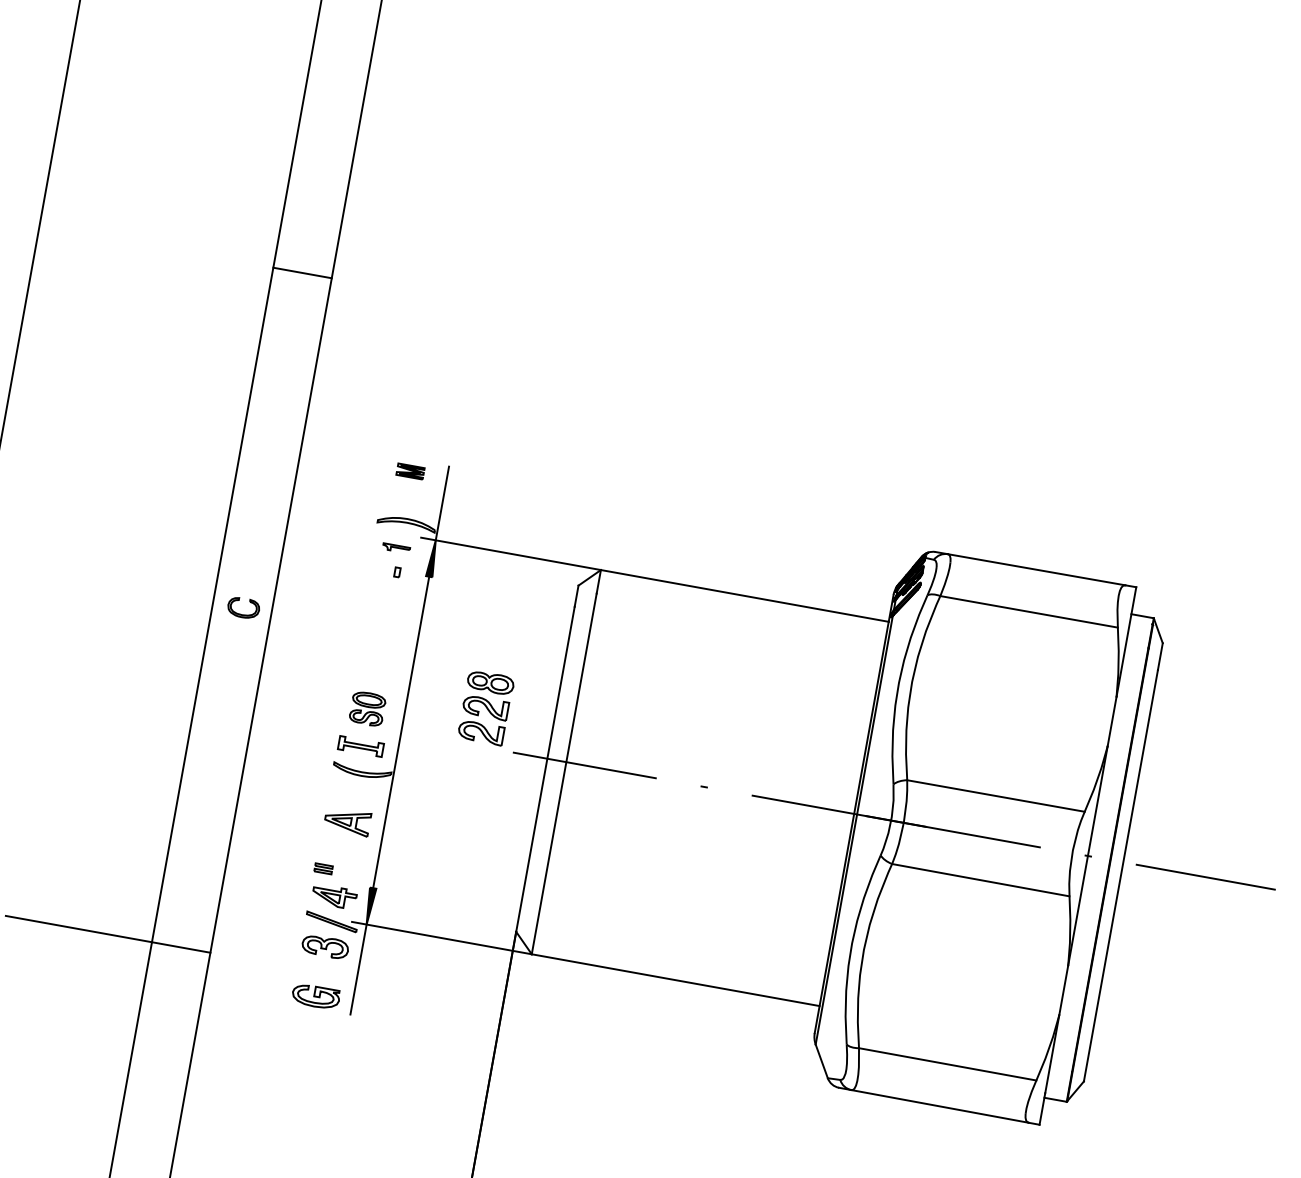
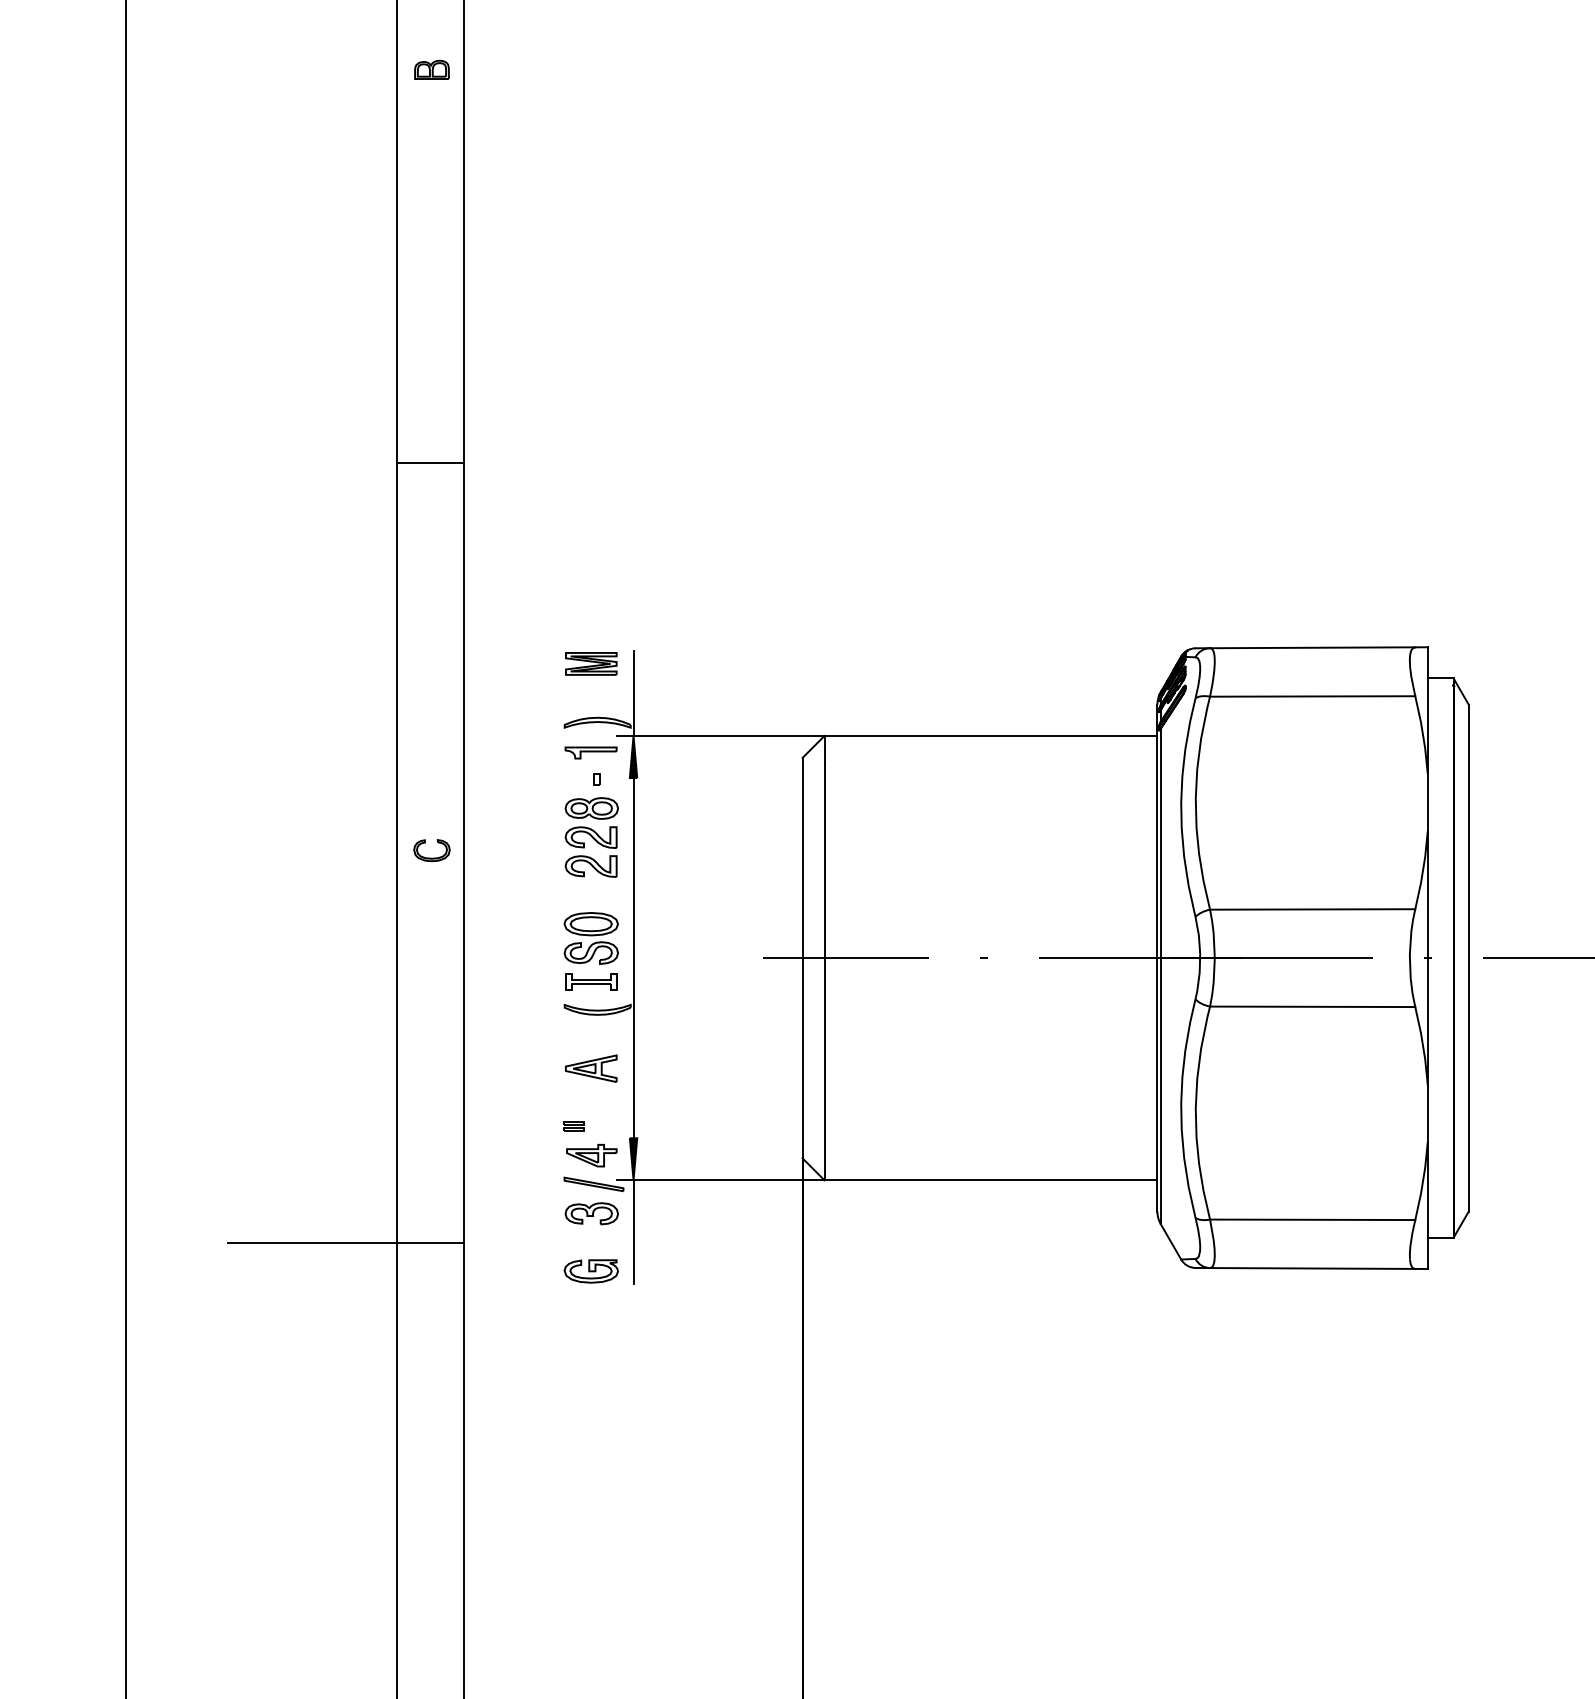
part: (410, 471) -> (591, 663), size x1.67
part: (395, 547) -> (590, 752), size x1.67
part: (485, 707) -> (591, 837), moved
part: (367, 708) -> (590, 938), size x1.43

